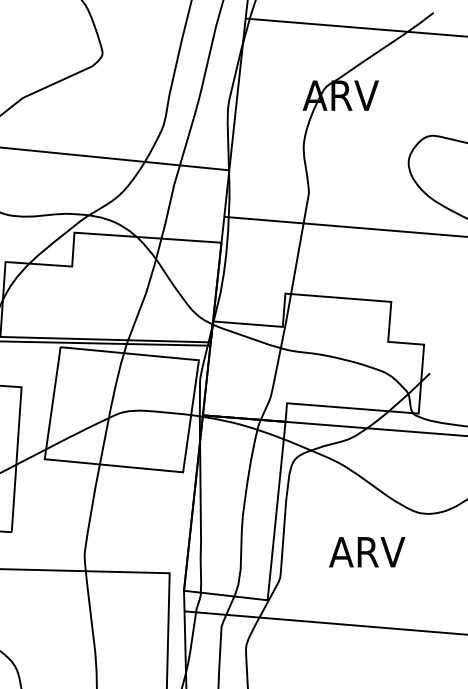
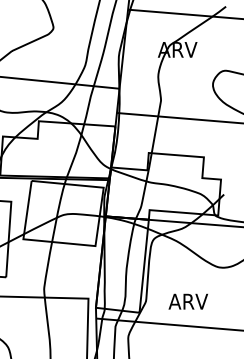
text: (365, 551) -> (187, 301), moved

